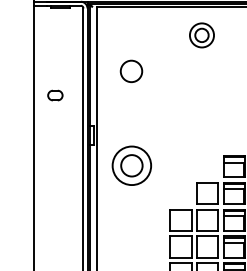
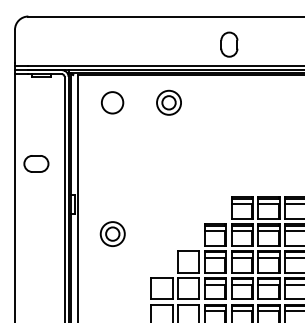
part: (201, 35) -> (168, 102), moved
circle: (131, 71) -> (112, 102), moved
part: (55, 95) -> (36, 163), size x1.67
part: (131, 165) -> (112, 233), size x0.62

